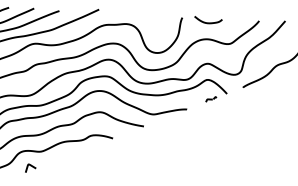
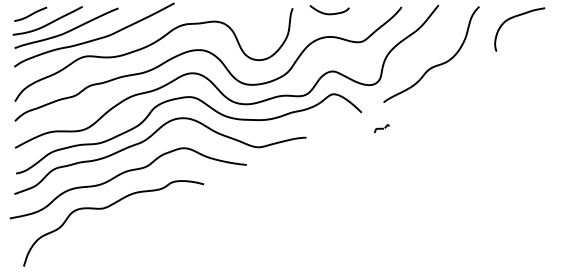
part: (211, 99) -> (381, 128), moved
curve: (31, 166) -> (91, 230), removed

